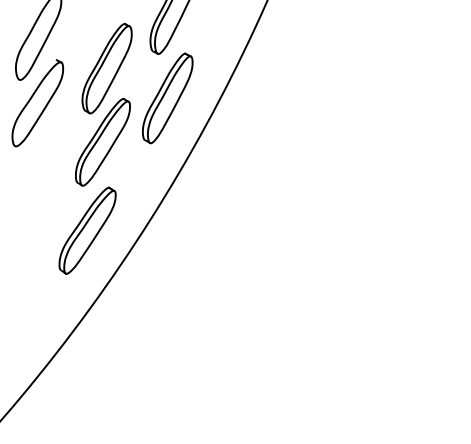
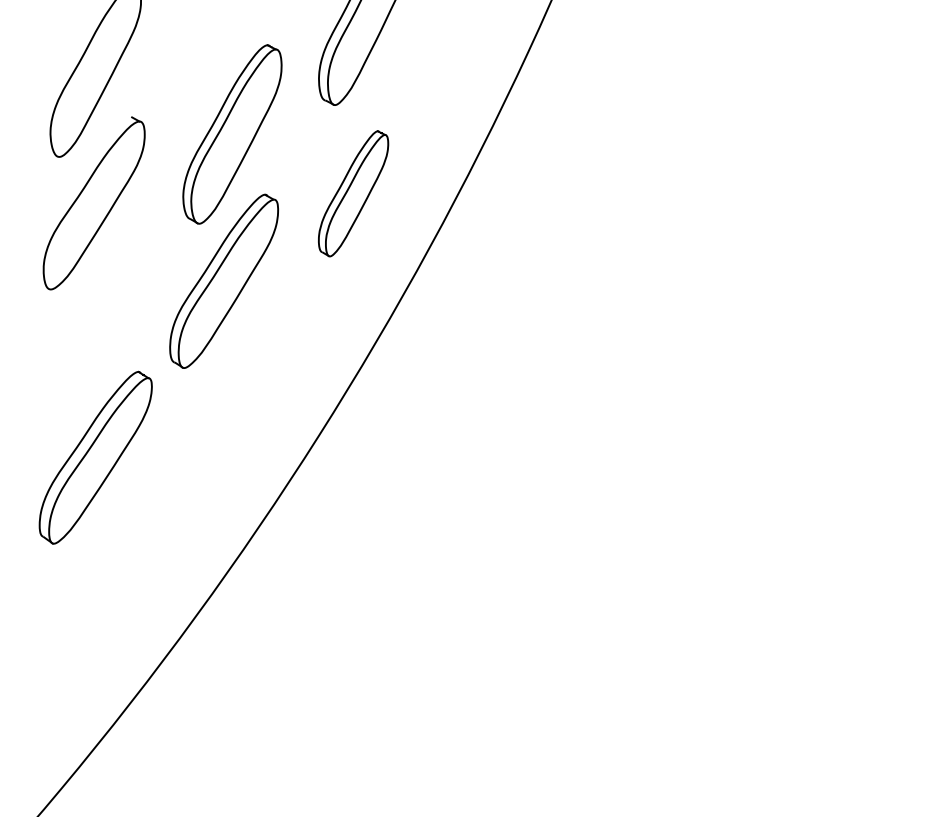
part: (167, 98) -> (352, 193), size x0.7
part: (87, 230) -> (95, 457), moved

